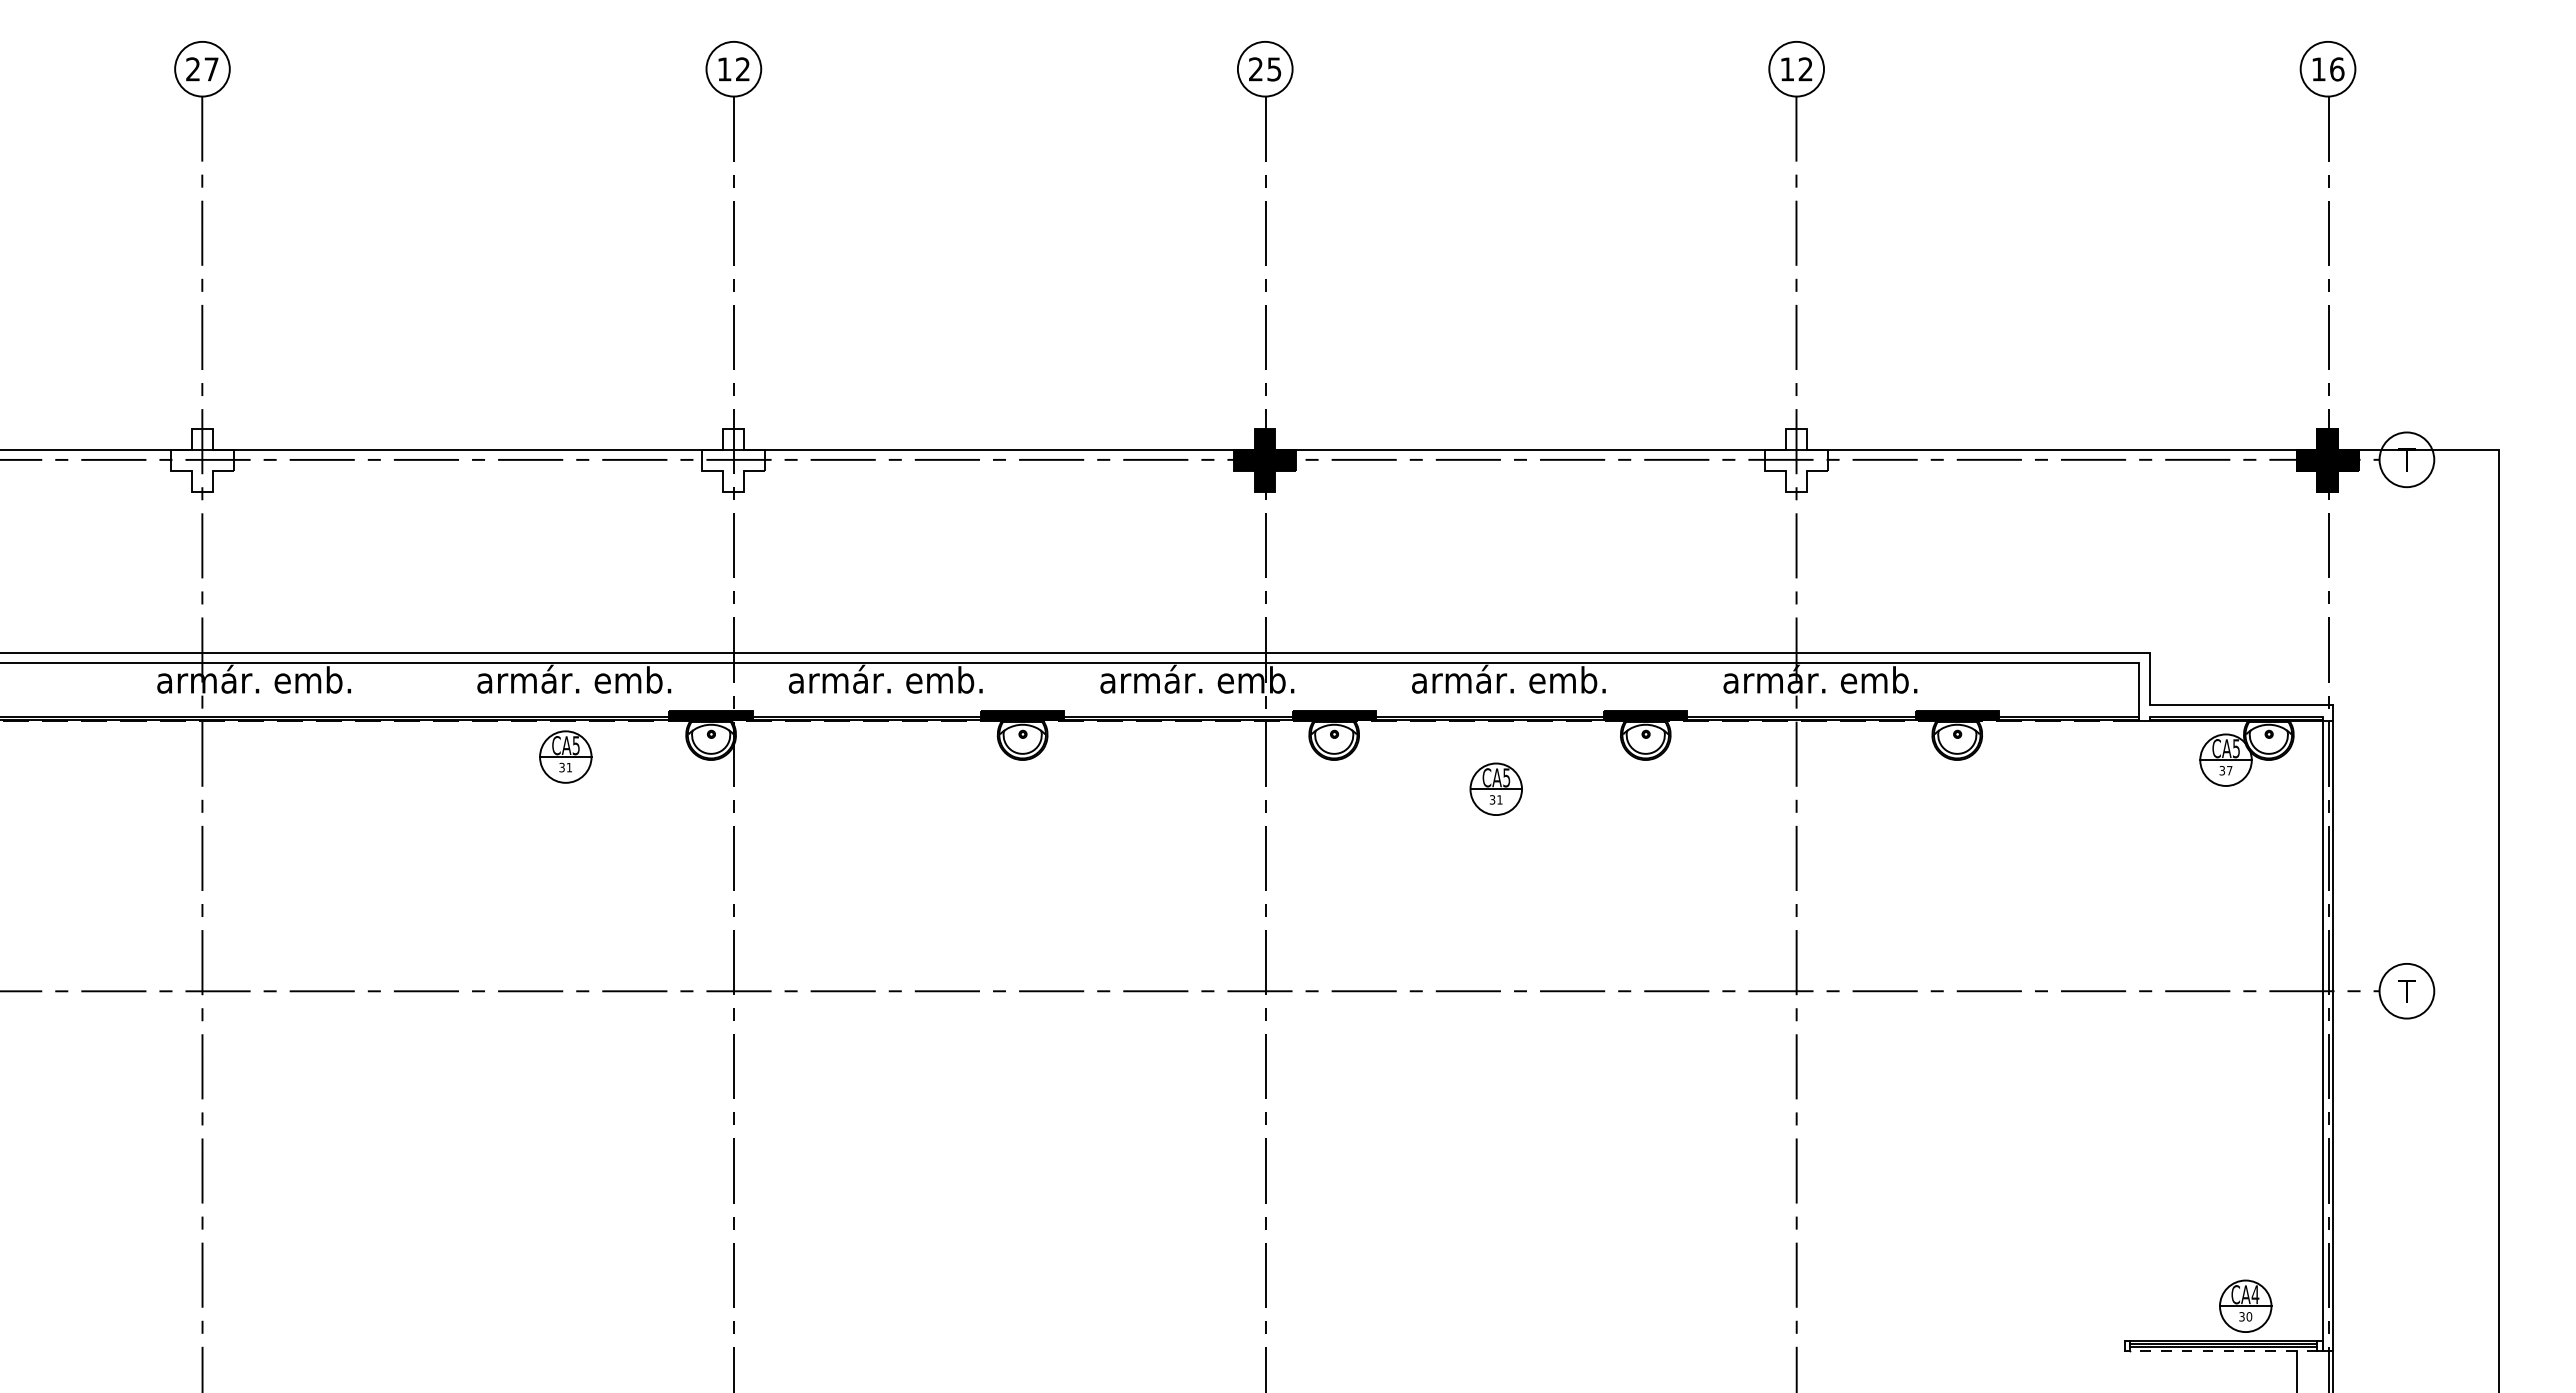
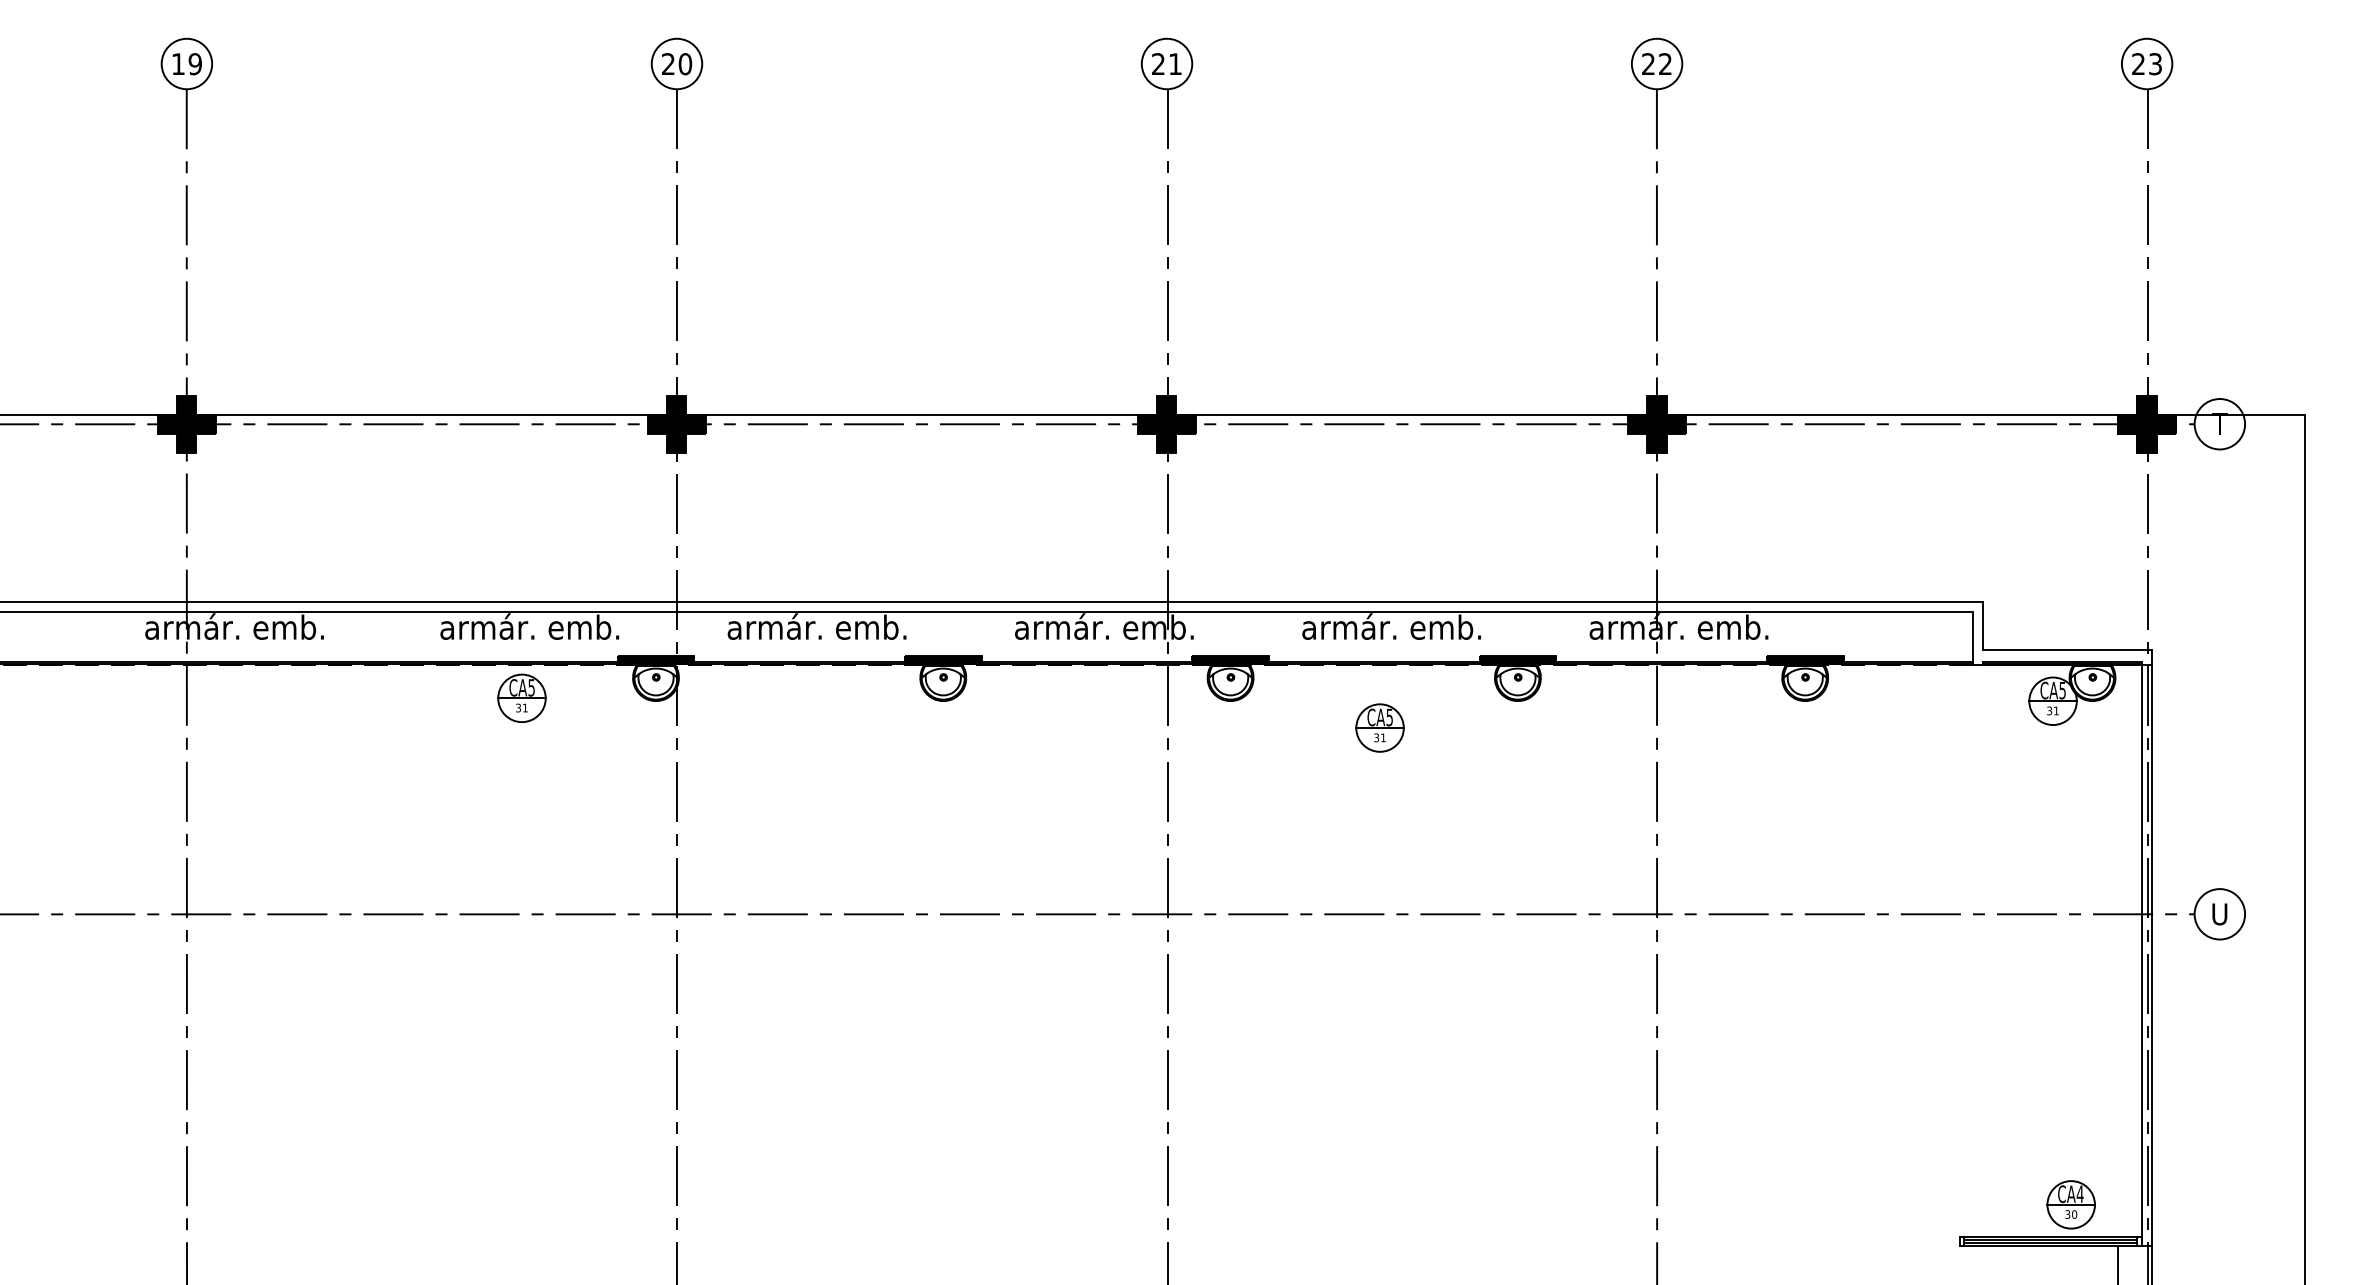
text: (202, 69) -> (186, 64), 27 -> 19
text: (733, 69) -> (676, 64), 12 -> 20
text: (1274, 69) -> (1175, 64), 25 -> 21
text: (1786, 69) -> (1647, 64), 12 -> 22
text: (2327, 69) -> (2146, 64), 16 -> 23
fill: (202, 460) -> (186, 424), added
fill: (733, 460) -> (676, 424), added
fill: (1796, 460) -> (1656, 424), added
text: (2229, 770) -> (2056, 710), 37 -> 31
text: (2406, 991) -> (2219, 914), T -> U
line: (2223, 1351) -> (2050, 1246), dashed -> solid

